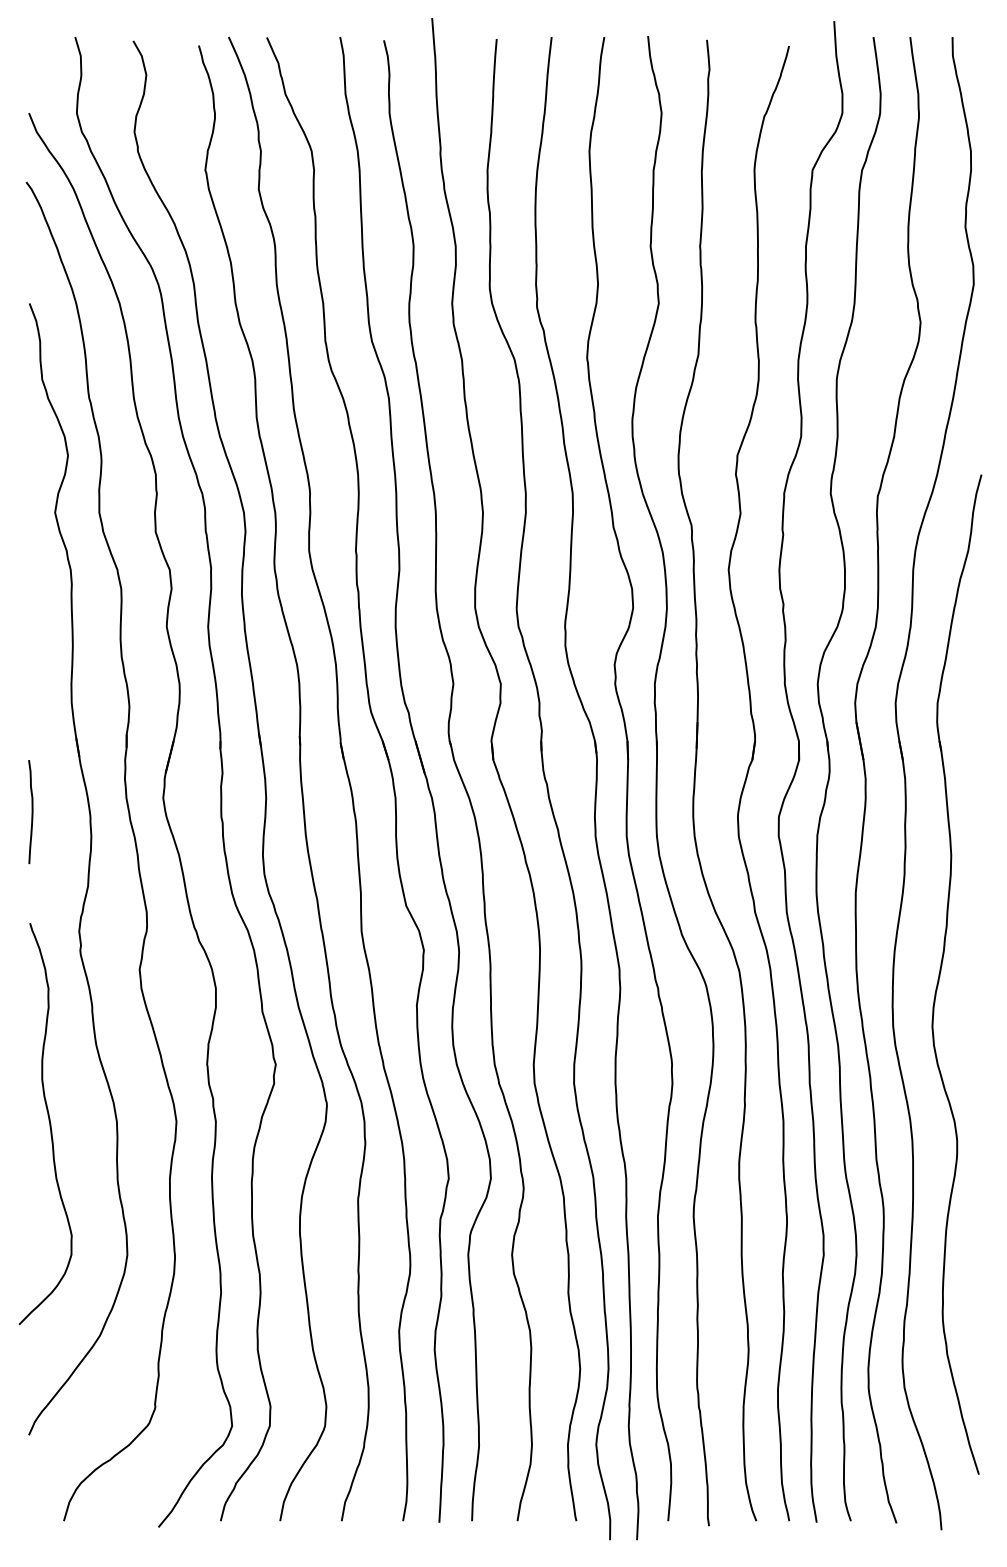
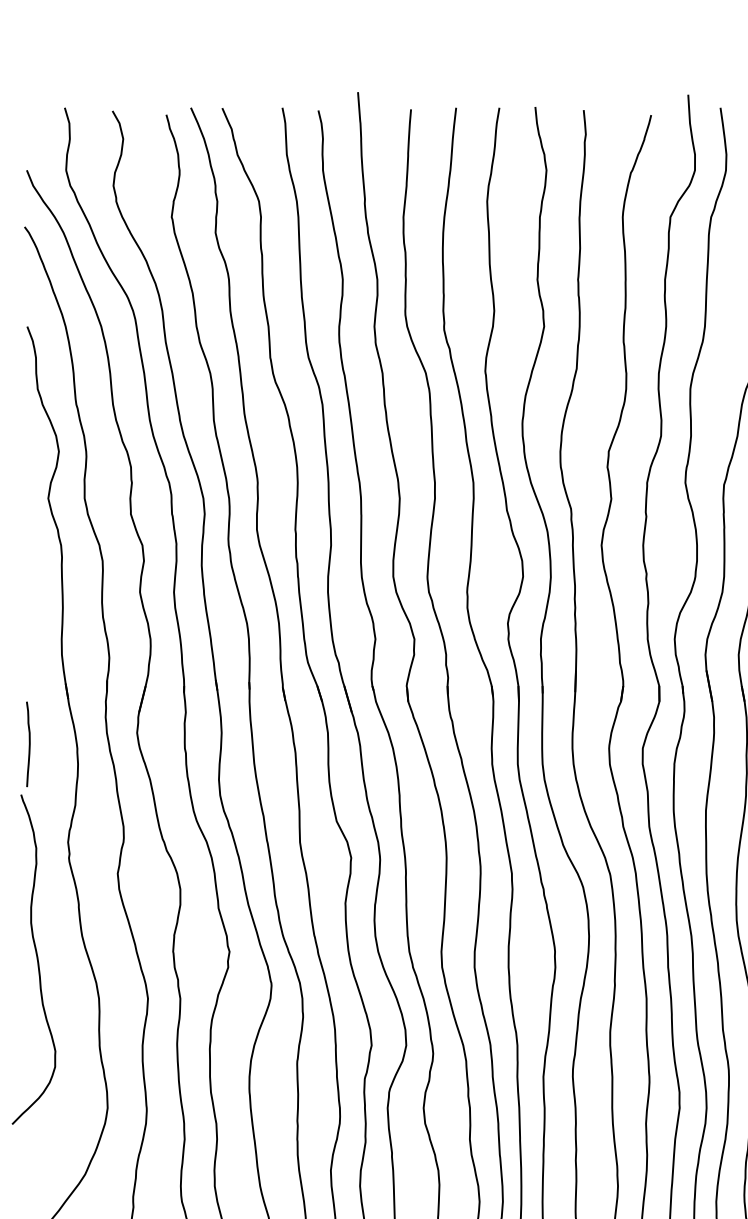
curve: (49, 1124) -> (37, 959), moved

